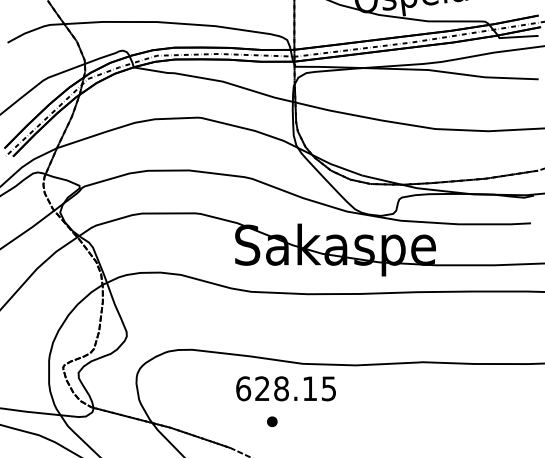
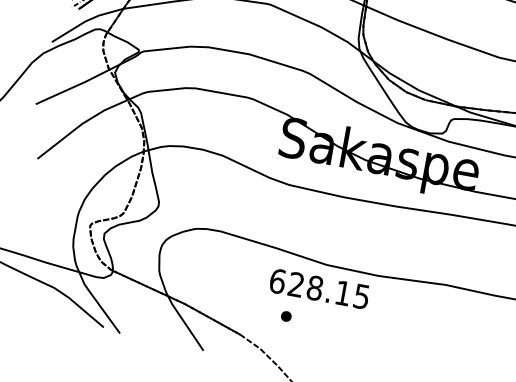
text: (285, 388) -> (319, 288), moved

